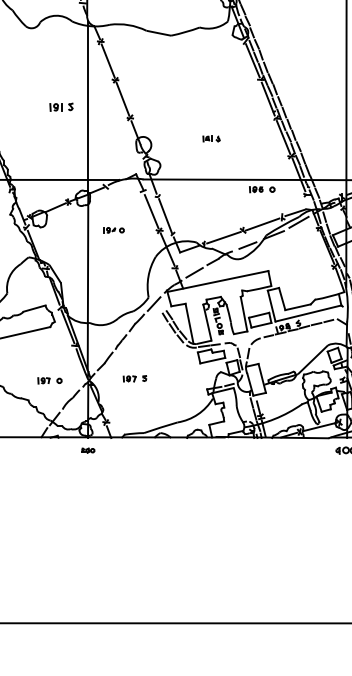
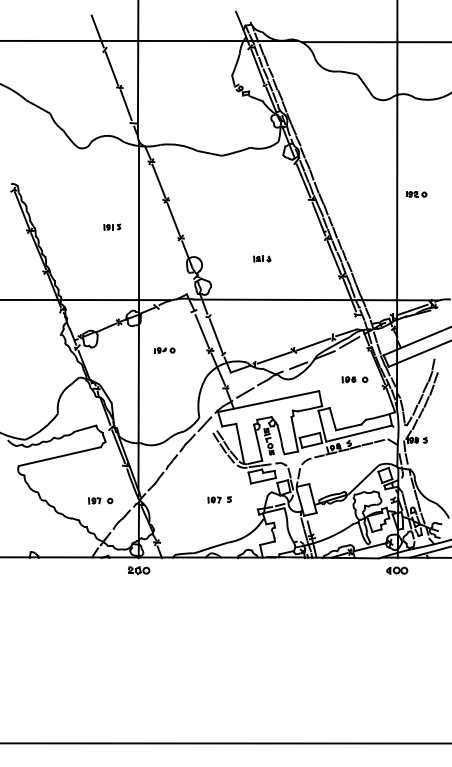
part: (61, 106) -> (112, 226), size x0.71
part: (261, 189) -> (354, 379), moved
part: (134, 378) -> (219, 499), moved
part: (87, 450) -> (138, 570), size x1.67

